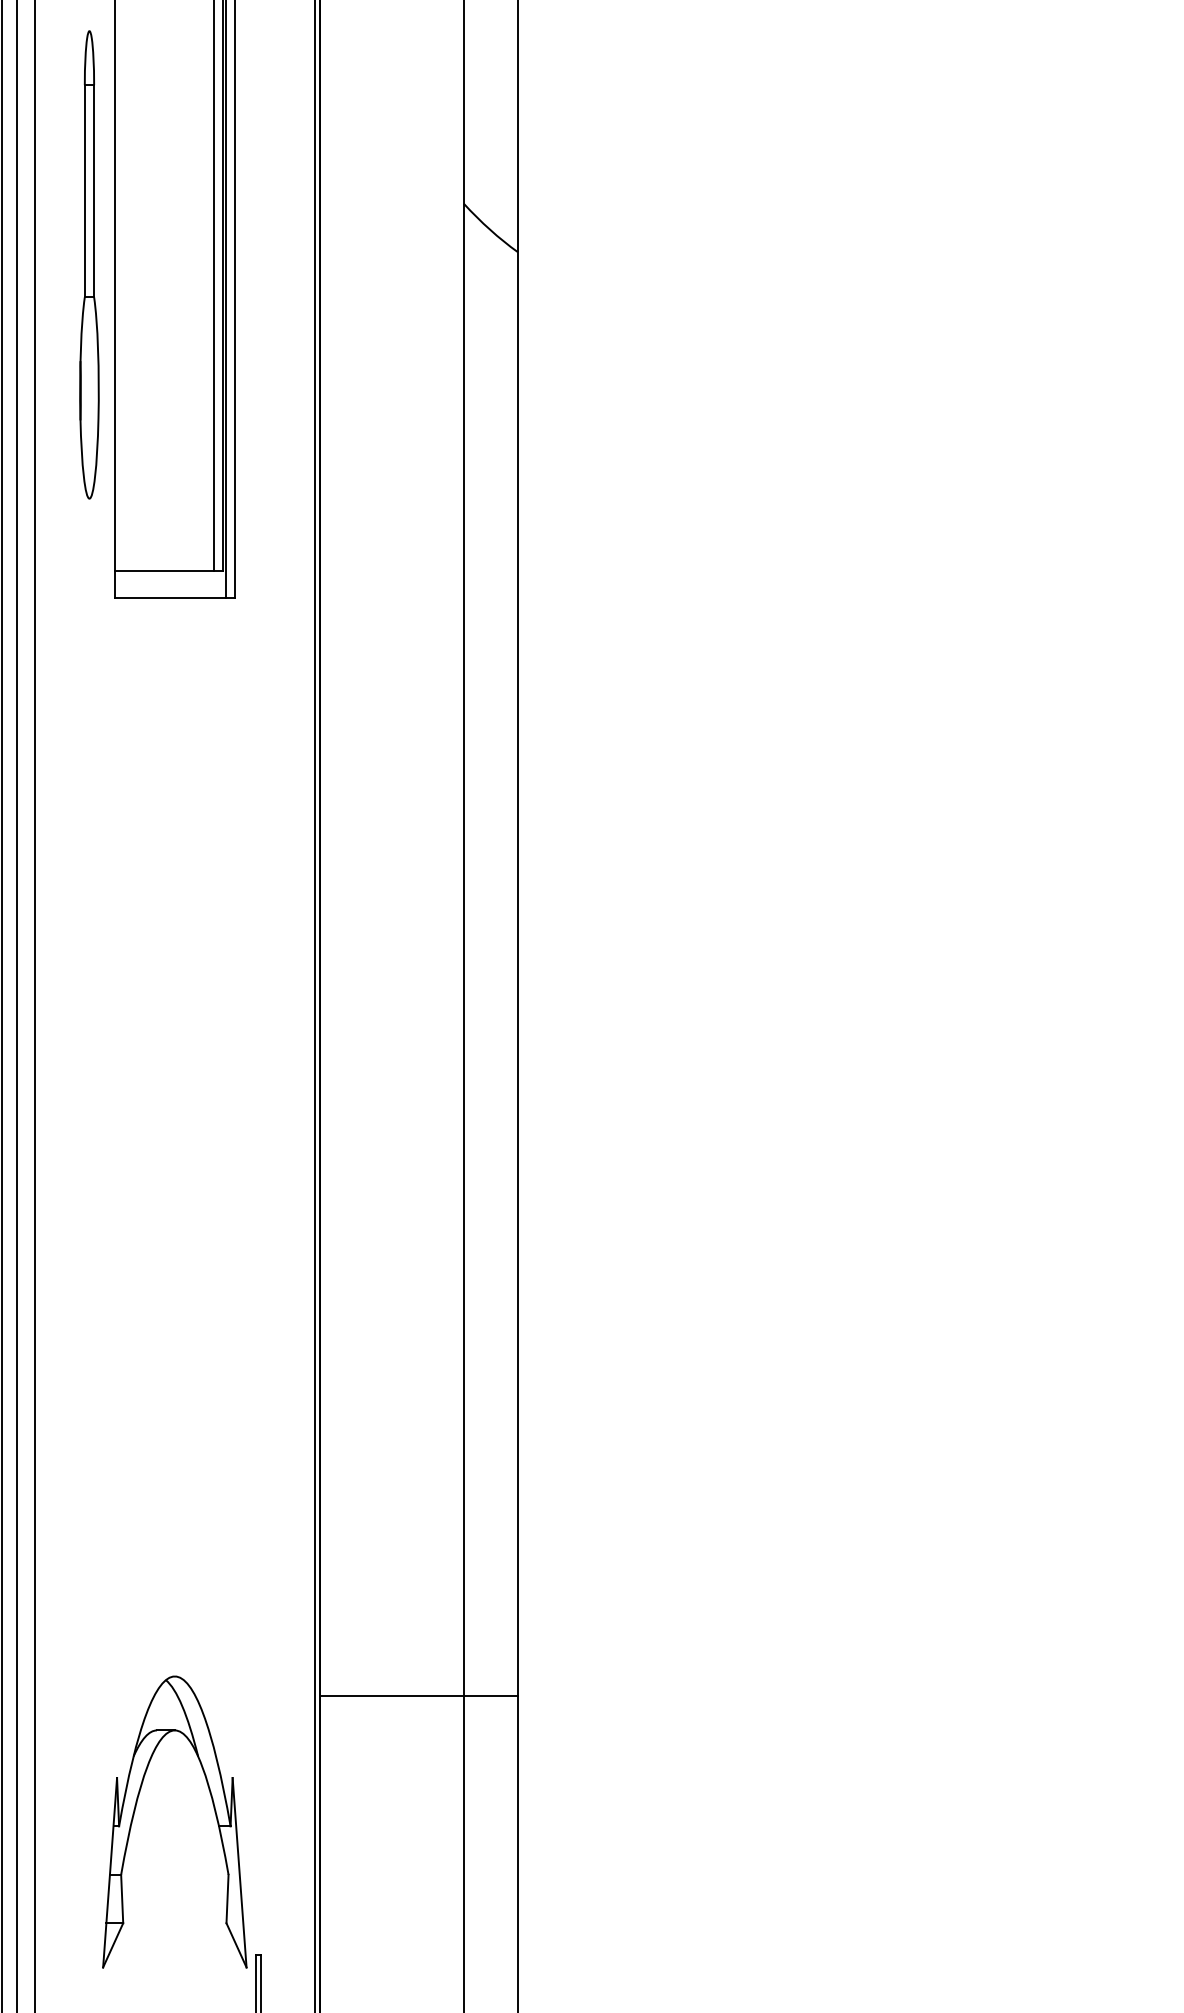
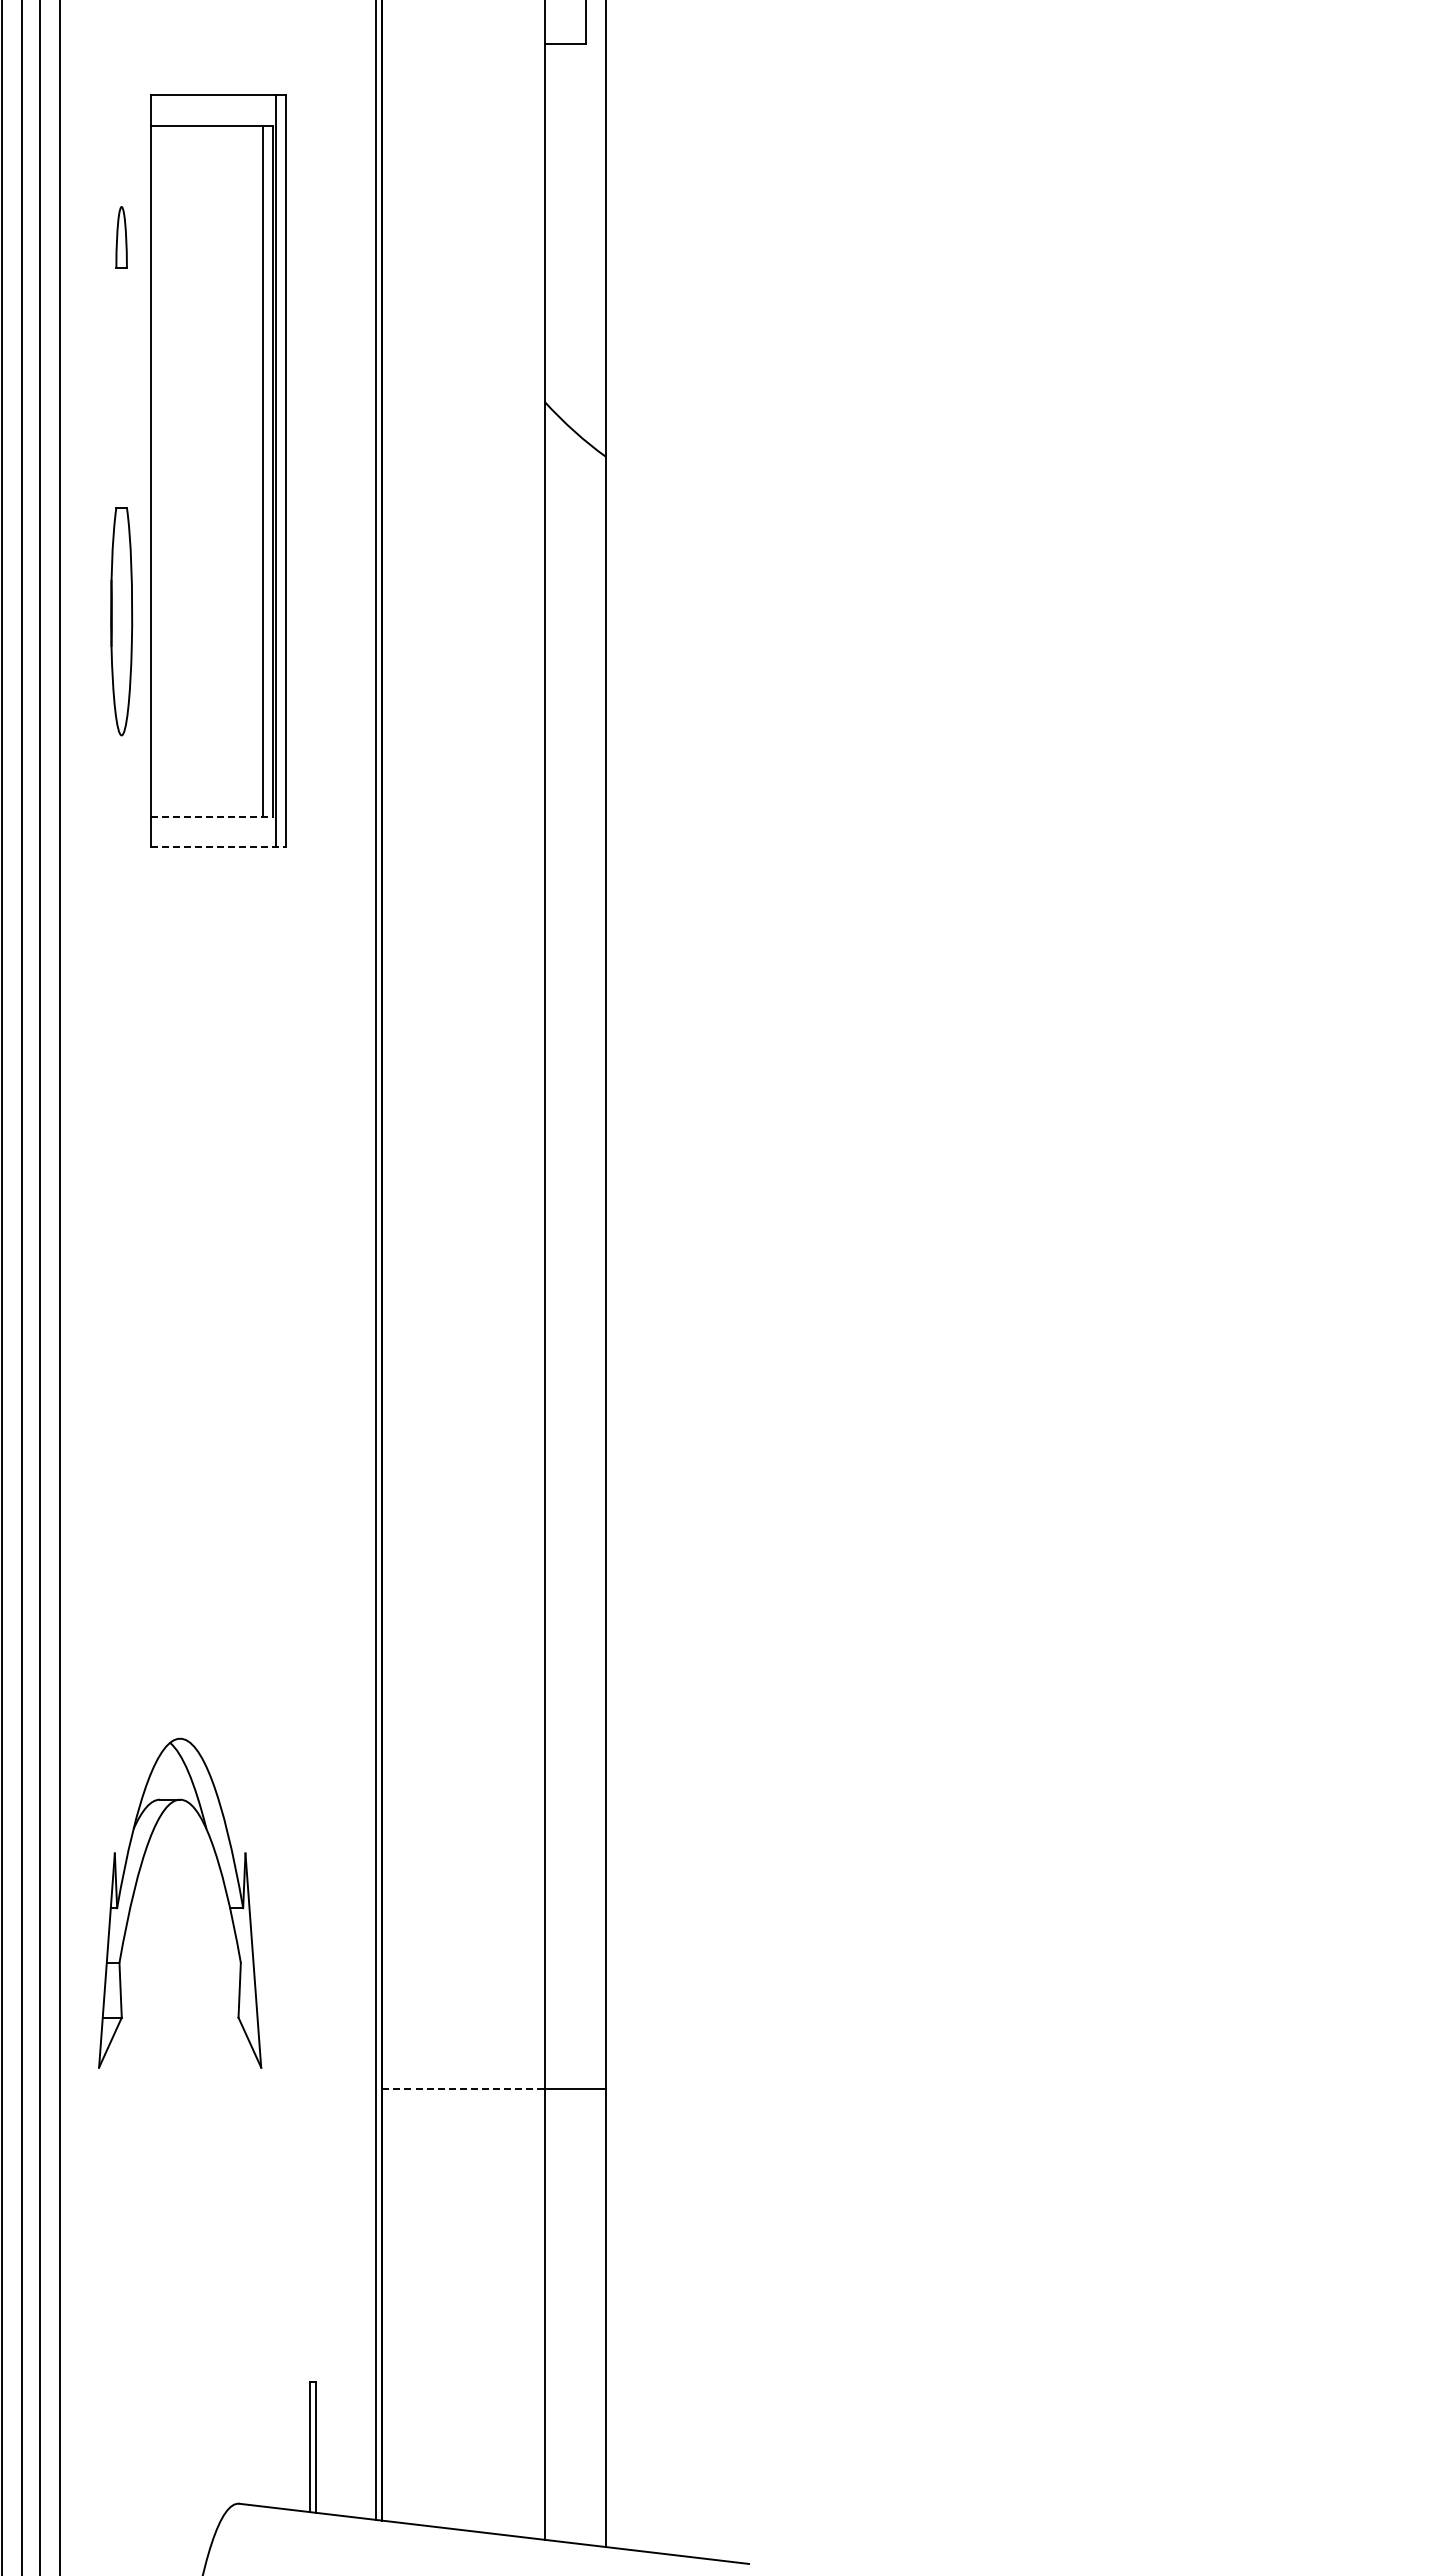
line: (84, 190) -> (116, 387), removed
line: (93, 190) -> (126, 387), removed
line: (169, 570) -> (212, 816), solid -> dashed
line: (175, 597) -> (218, 847), solid -> dashed
line: (392, 1696) -> (464, 2089), solid -> dashed
part: (214, 1814) -> (225, 1894), moved

